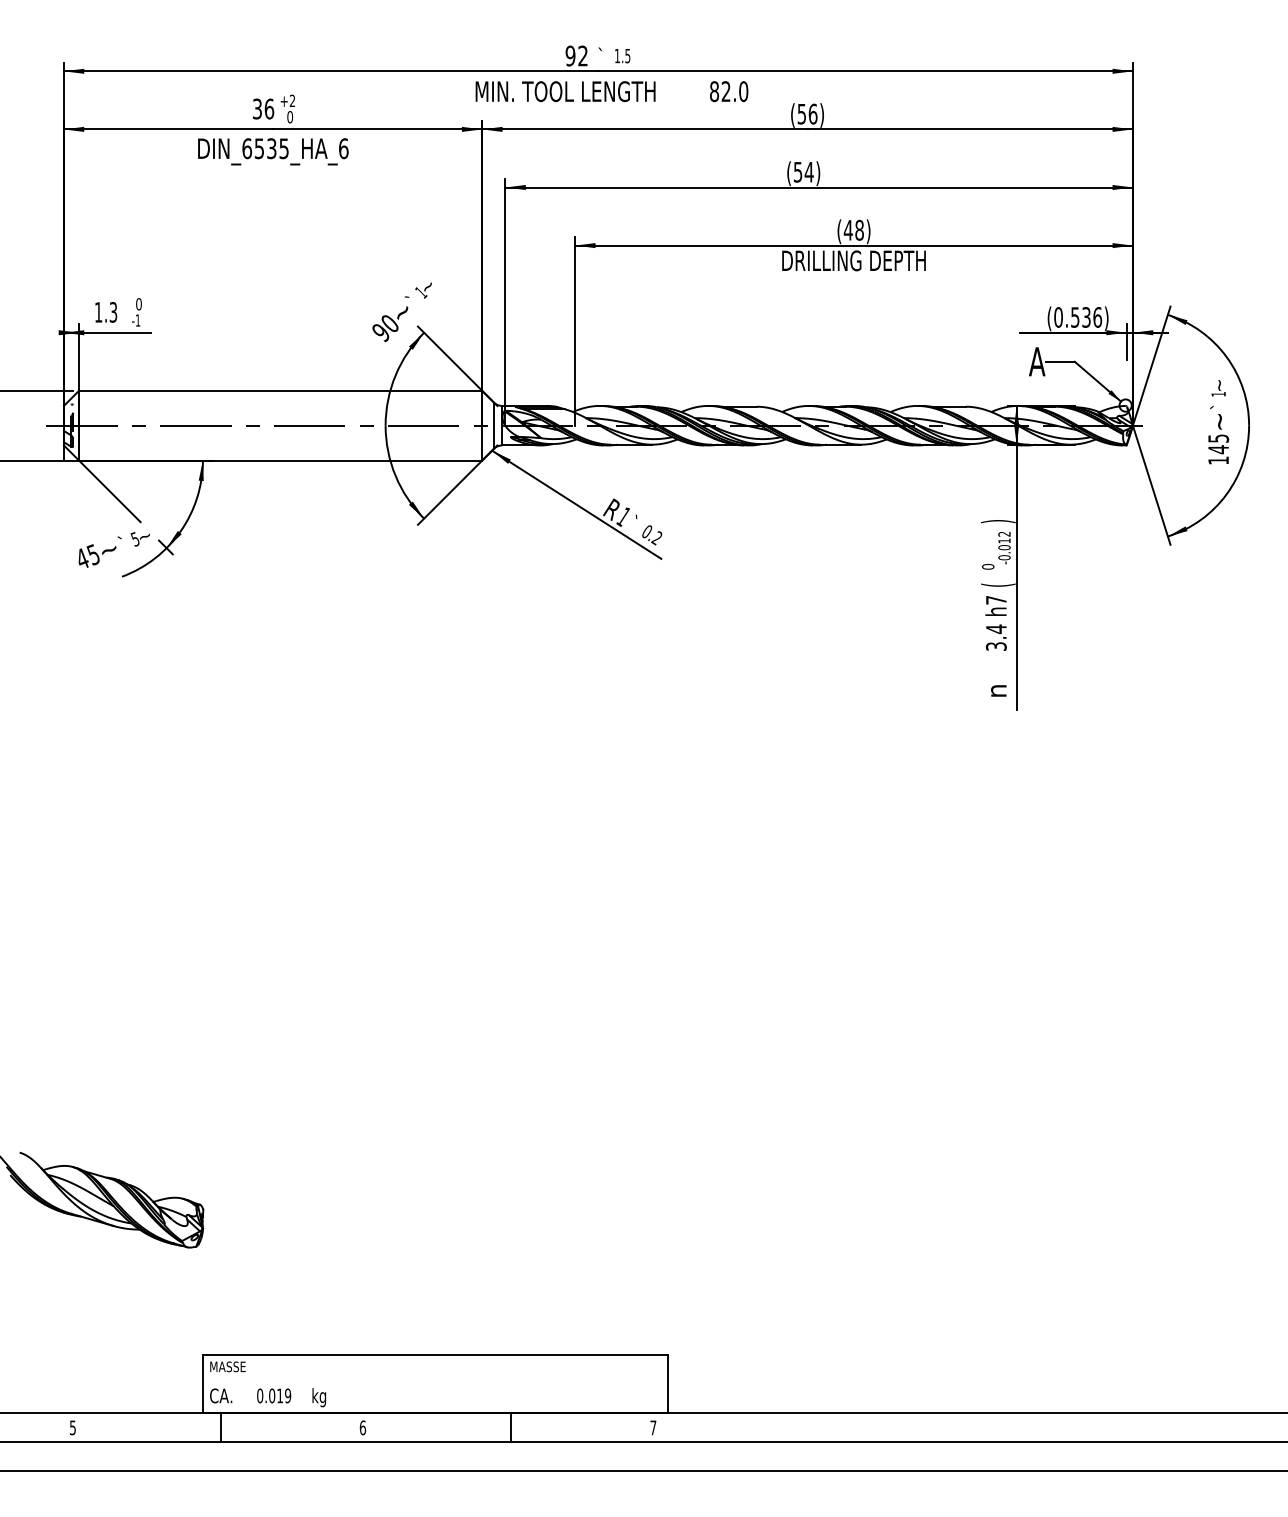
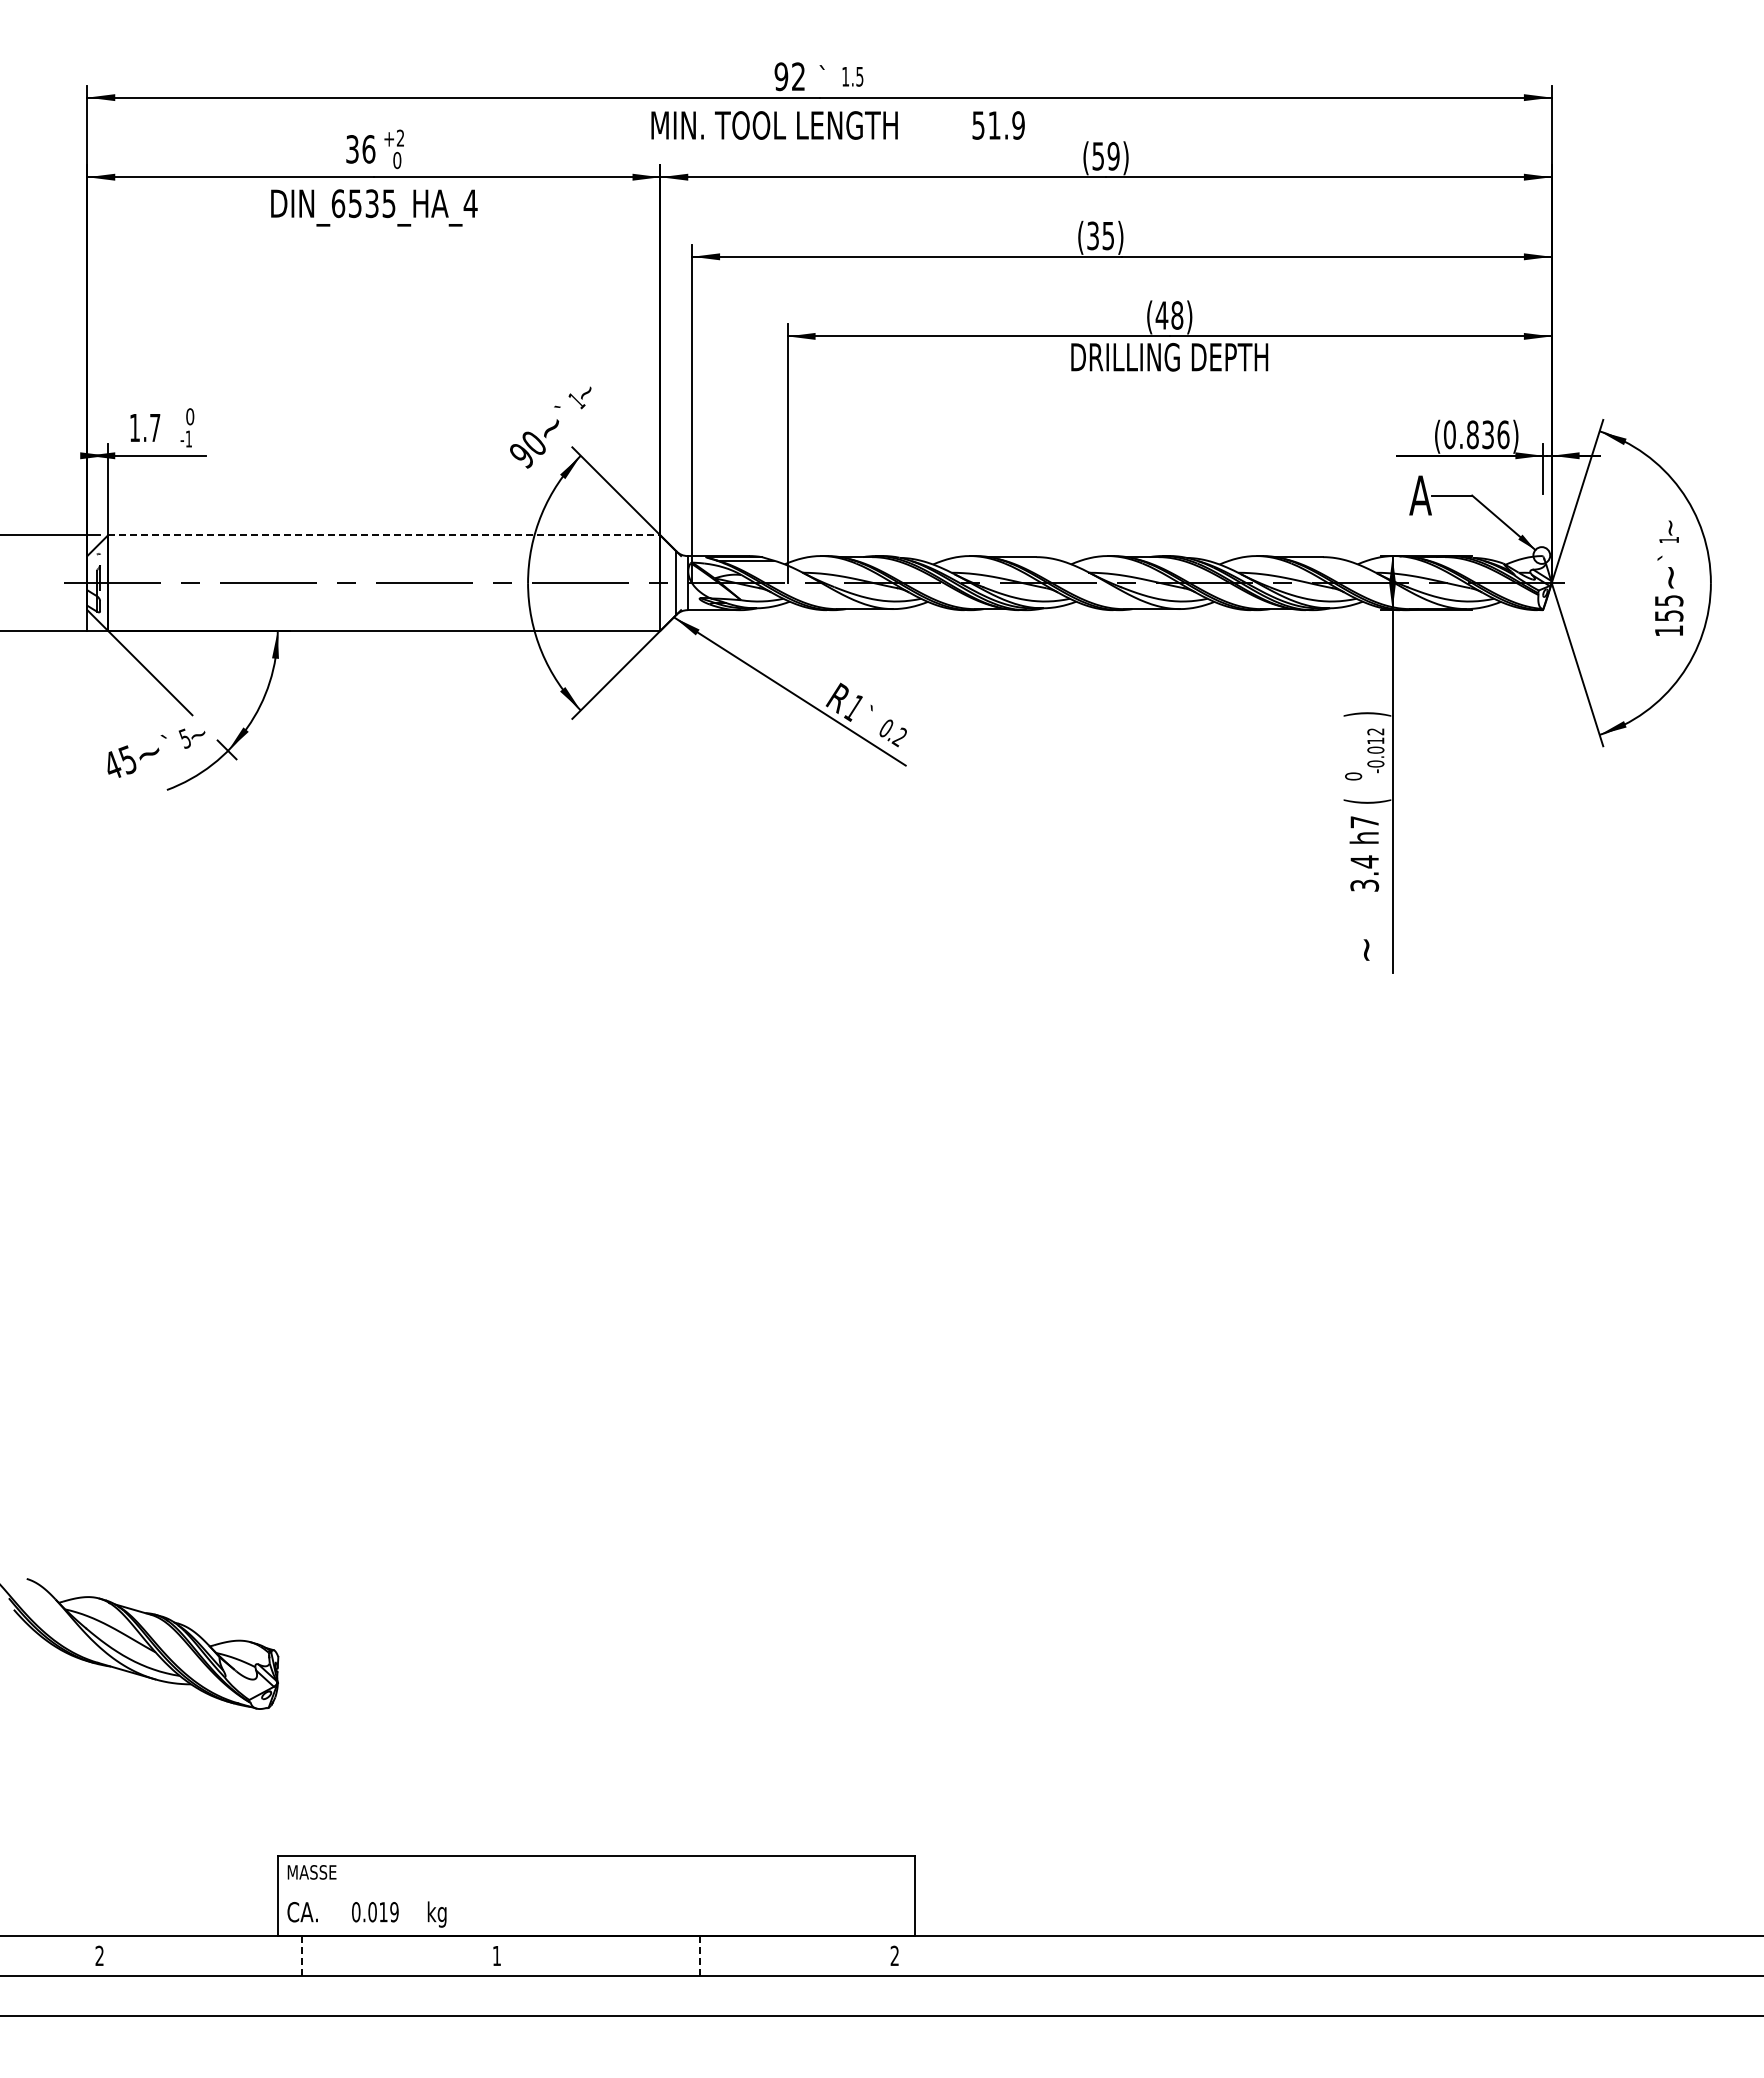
text: (729, 91) -> (998, 125), 82.0 -> 51.9
text: (812, 114) -> (1113, 156), (56) -> (59)
text: (343, 148) -> (470, 203), DIN_6535_HA_6 -> DIN_6535_HA_4
text: (803, 171) -> (1100, 235), (54) -> (35)
text: (113, 312) -> (155, 427), 1.3 -> 1.7
text: (1075, 317) -> (1472, 434), (0.536) -> (0.836)
line: (280, 390) -> (384, 535), solid -> dashed
text: (1218, 449) -> (1669, 615), 145 -> 155
text: (998, 693) -> (1367, 949), n -> ~
text: (72, 1427) -> (99, 1955), 5 -> 2
line: (220, 1427) -> (302, 1955), solid -> dashed
text: (362, 1427) -> (496, 1955), 6 -> 1
line: (511, 1427) -> (700, 1955), solid -> dashed
text: (653, 1427) -> (894, 1955), 7 -> 2

